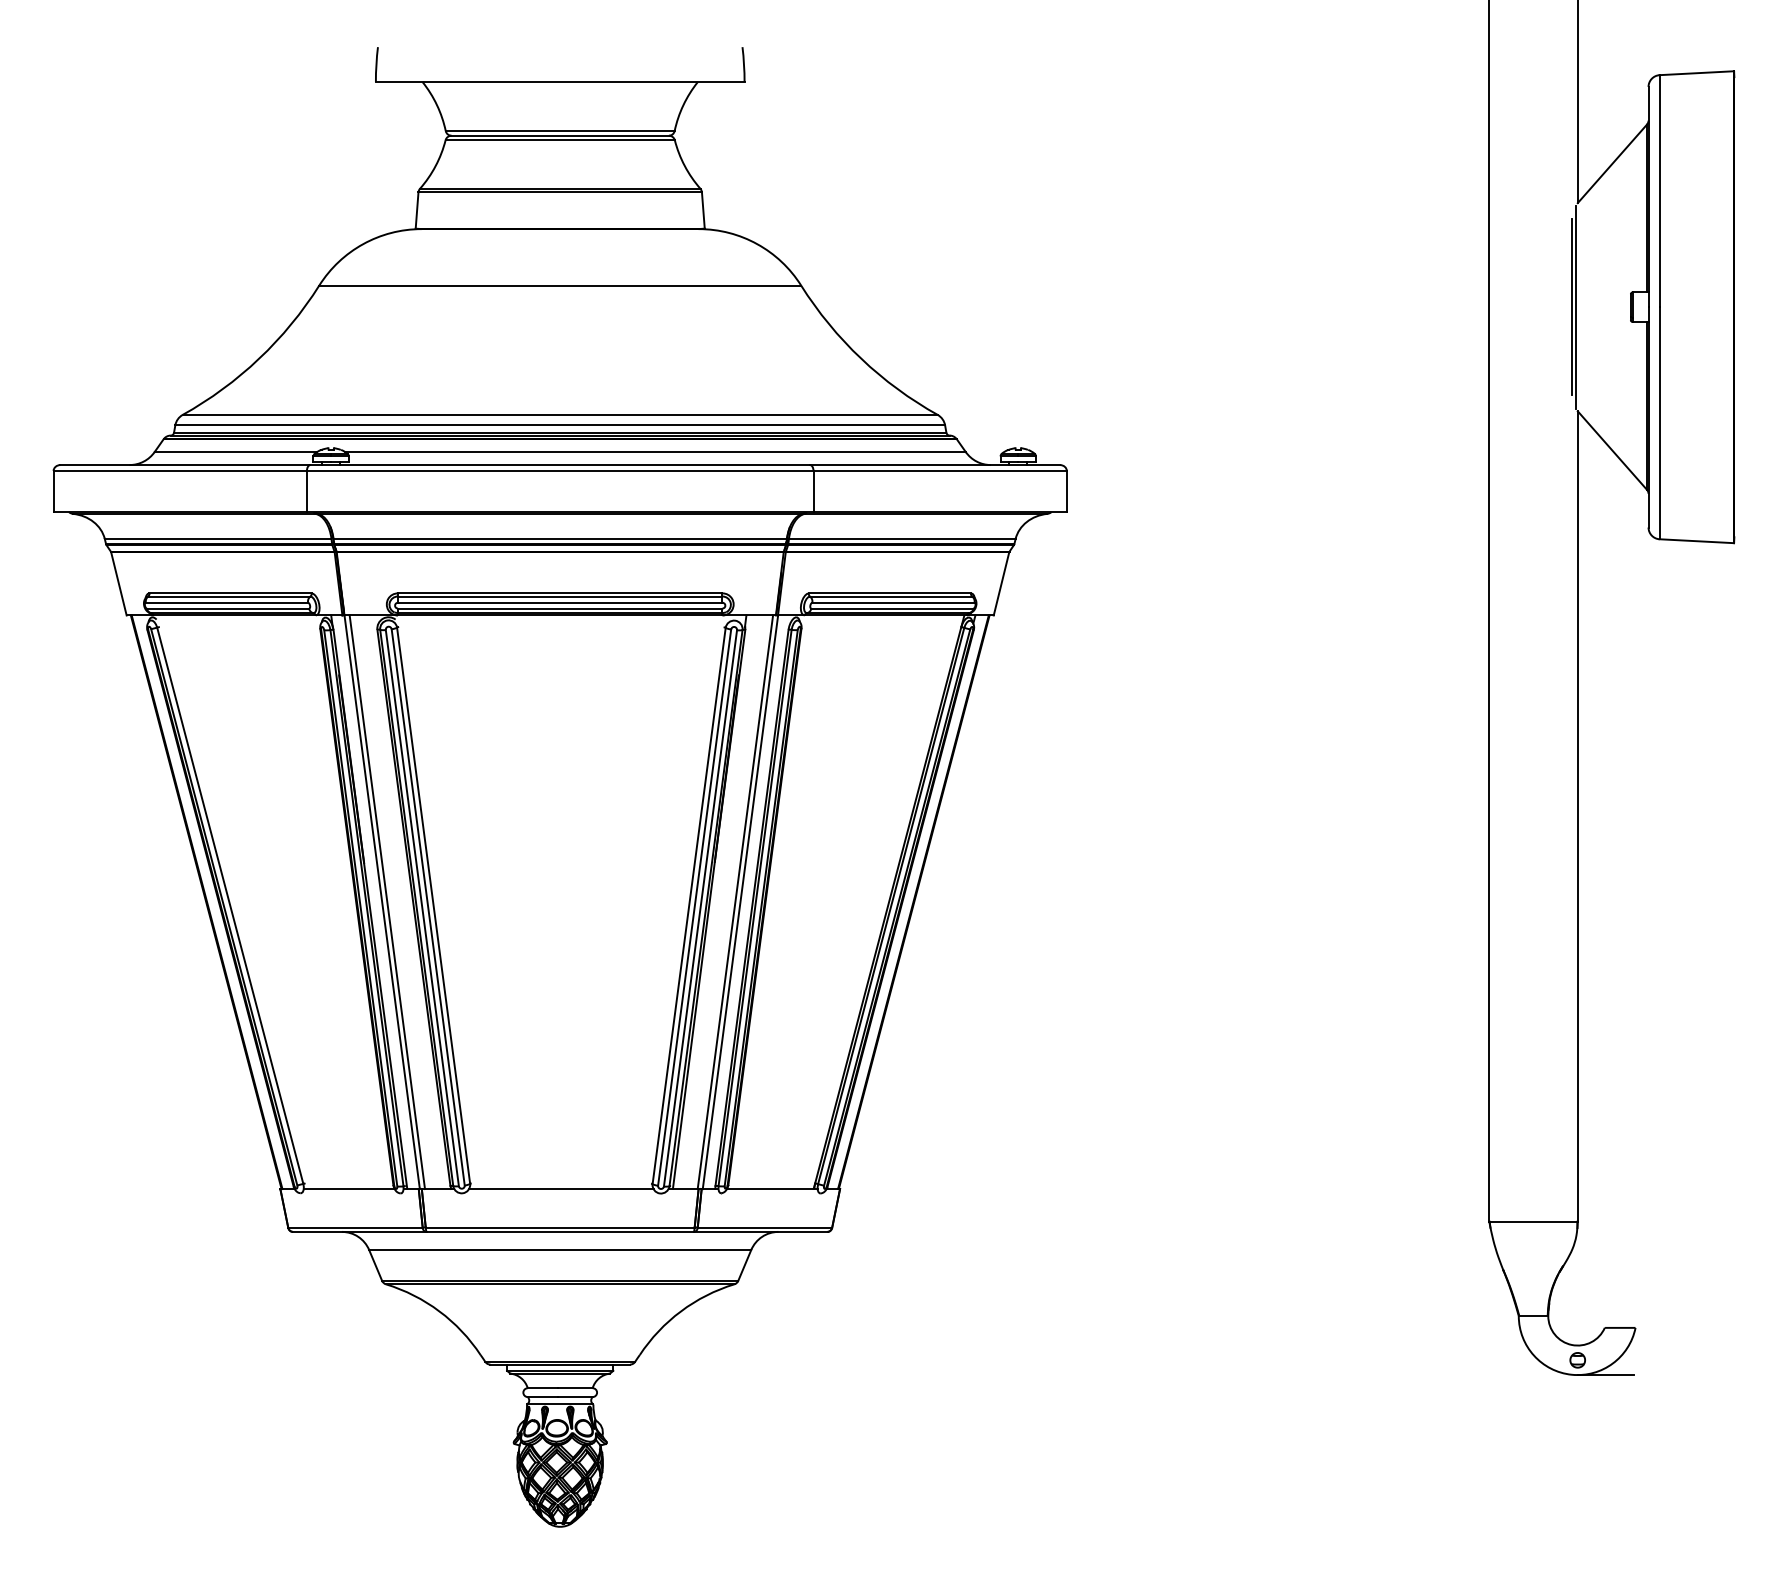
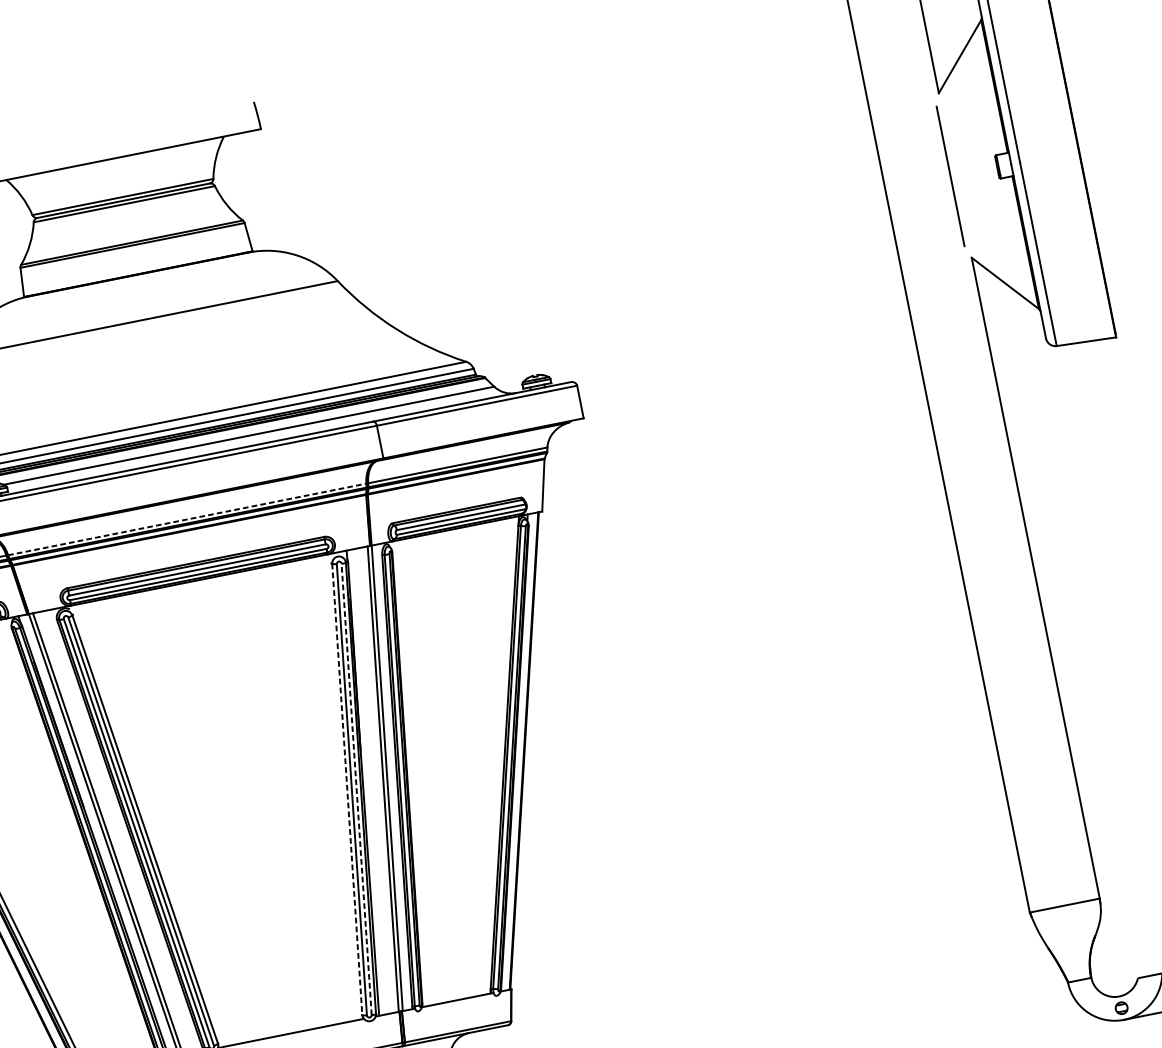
line: (1576, 306) -> (954, 175), removed
line: (560, 538) -> (187, 519), solid -> dashed
line: (689, 906) -> (347, 789), solid -> dashed
line: (700, 908) -> (356, 789), solid -> dashed

